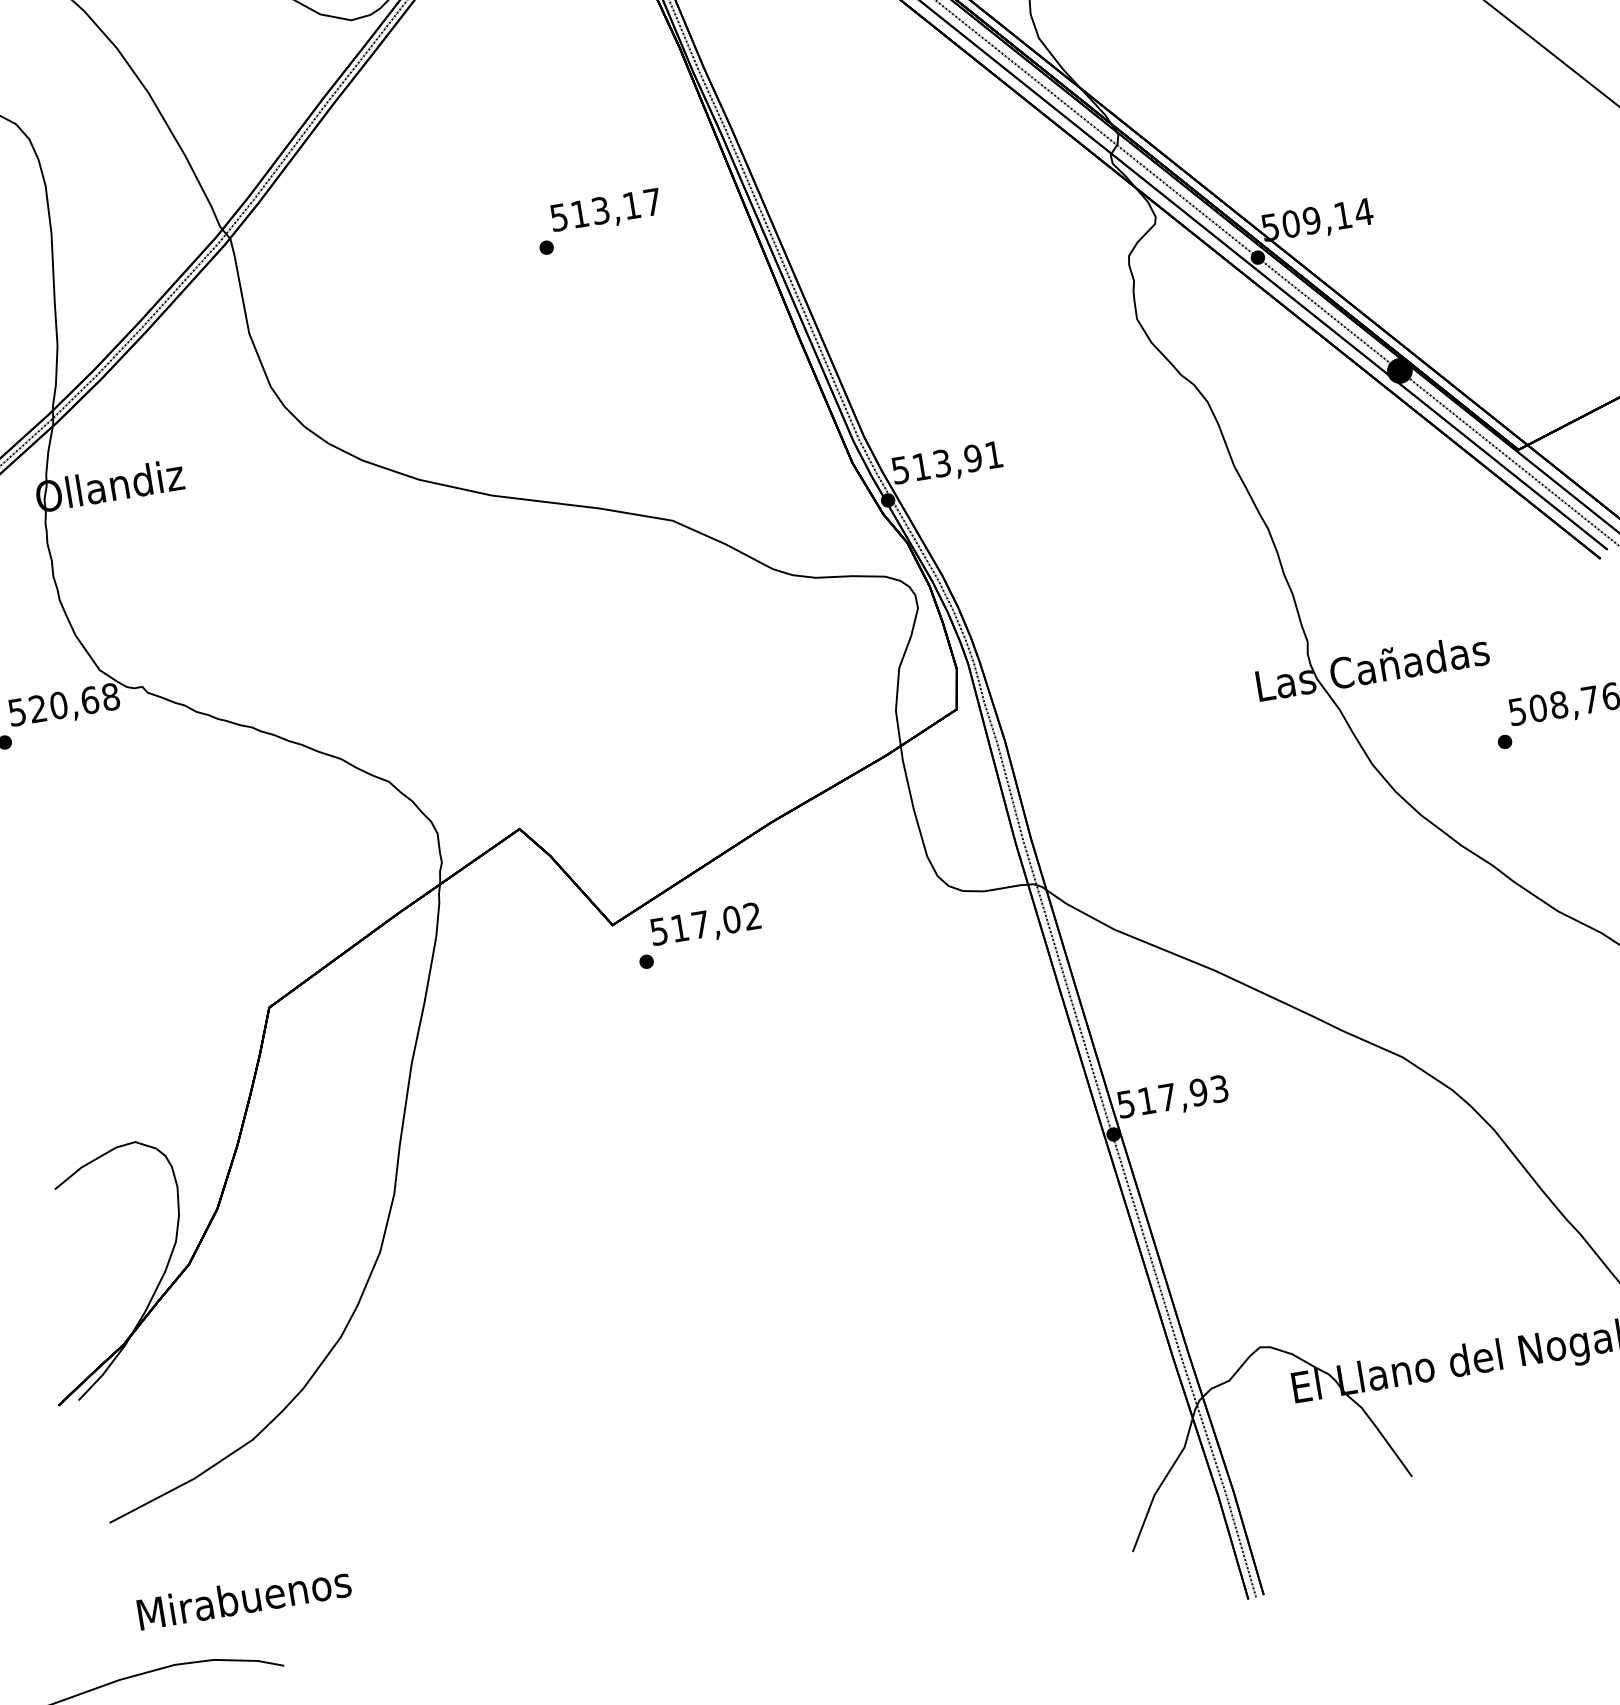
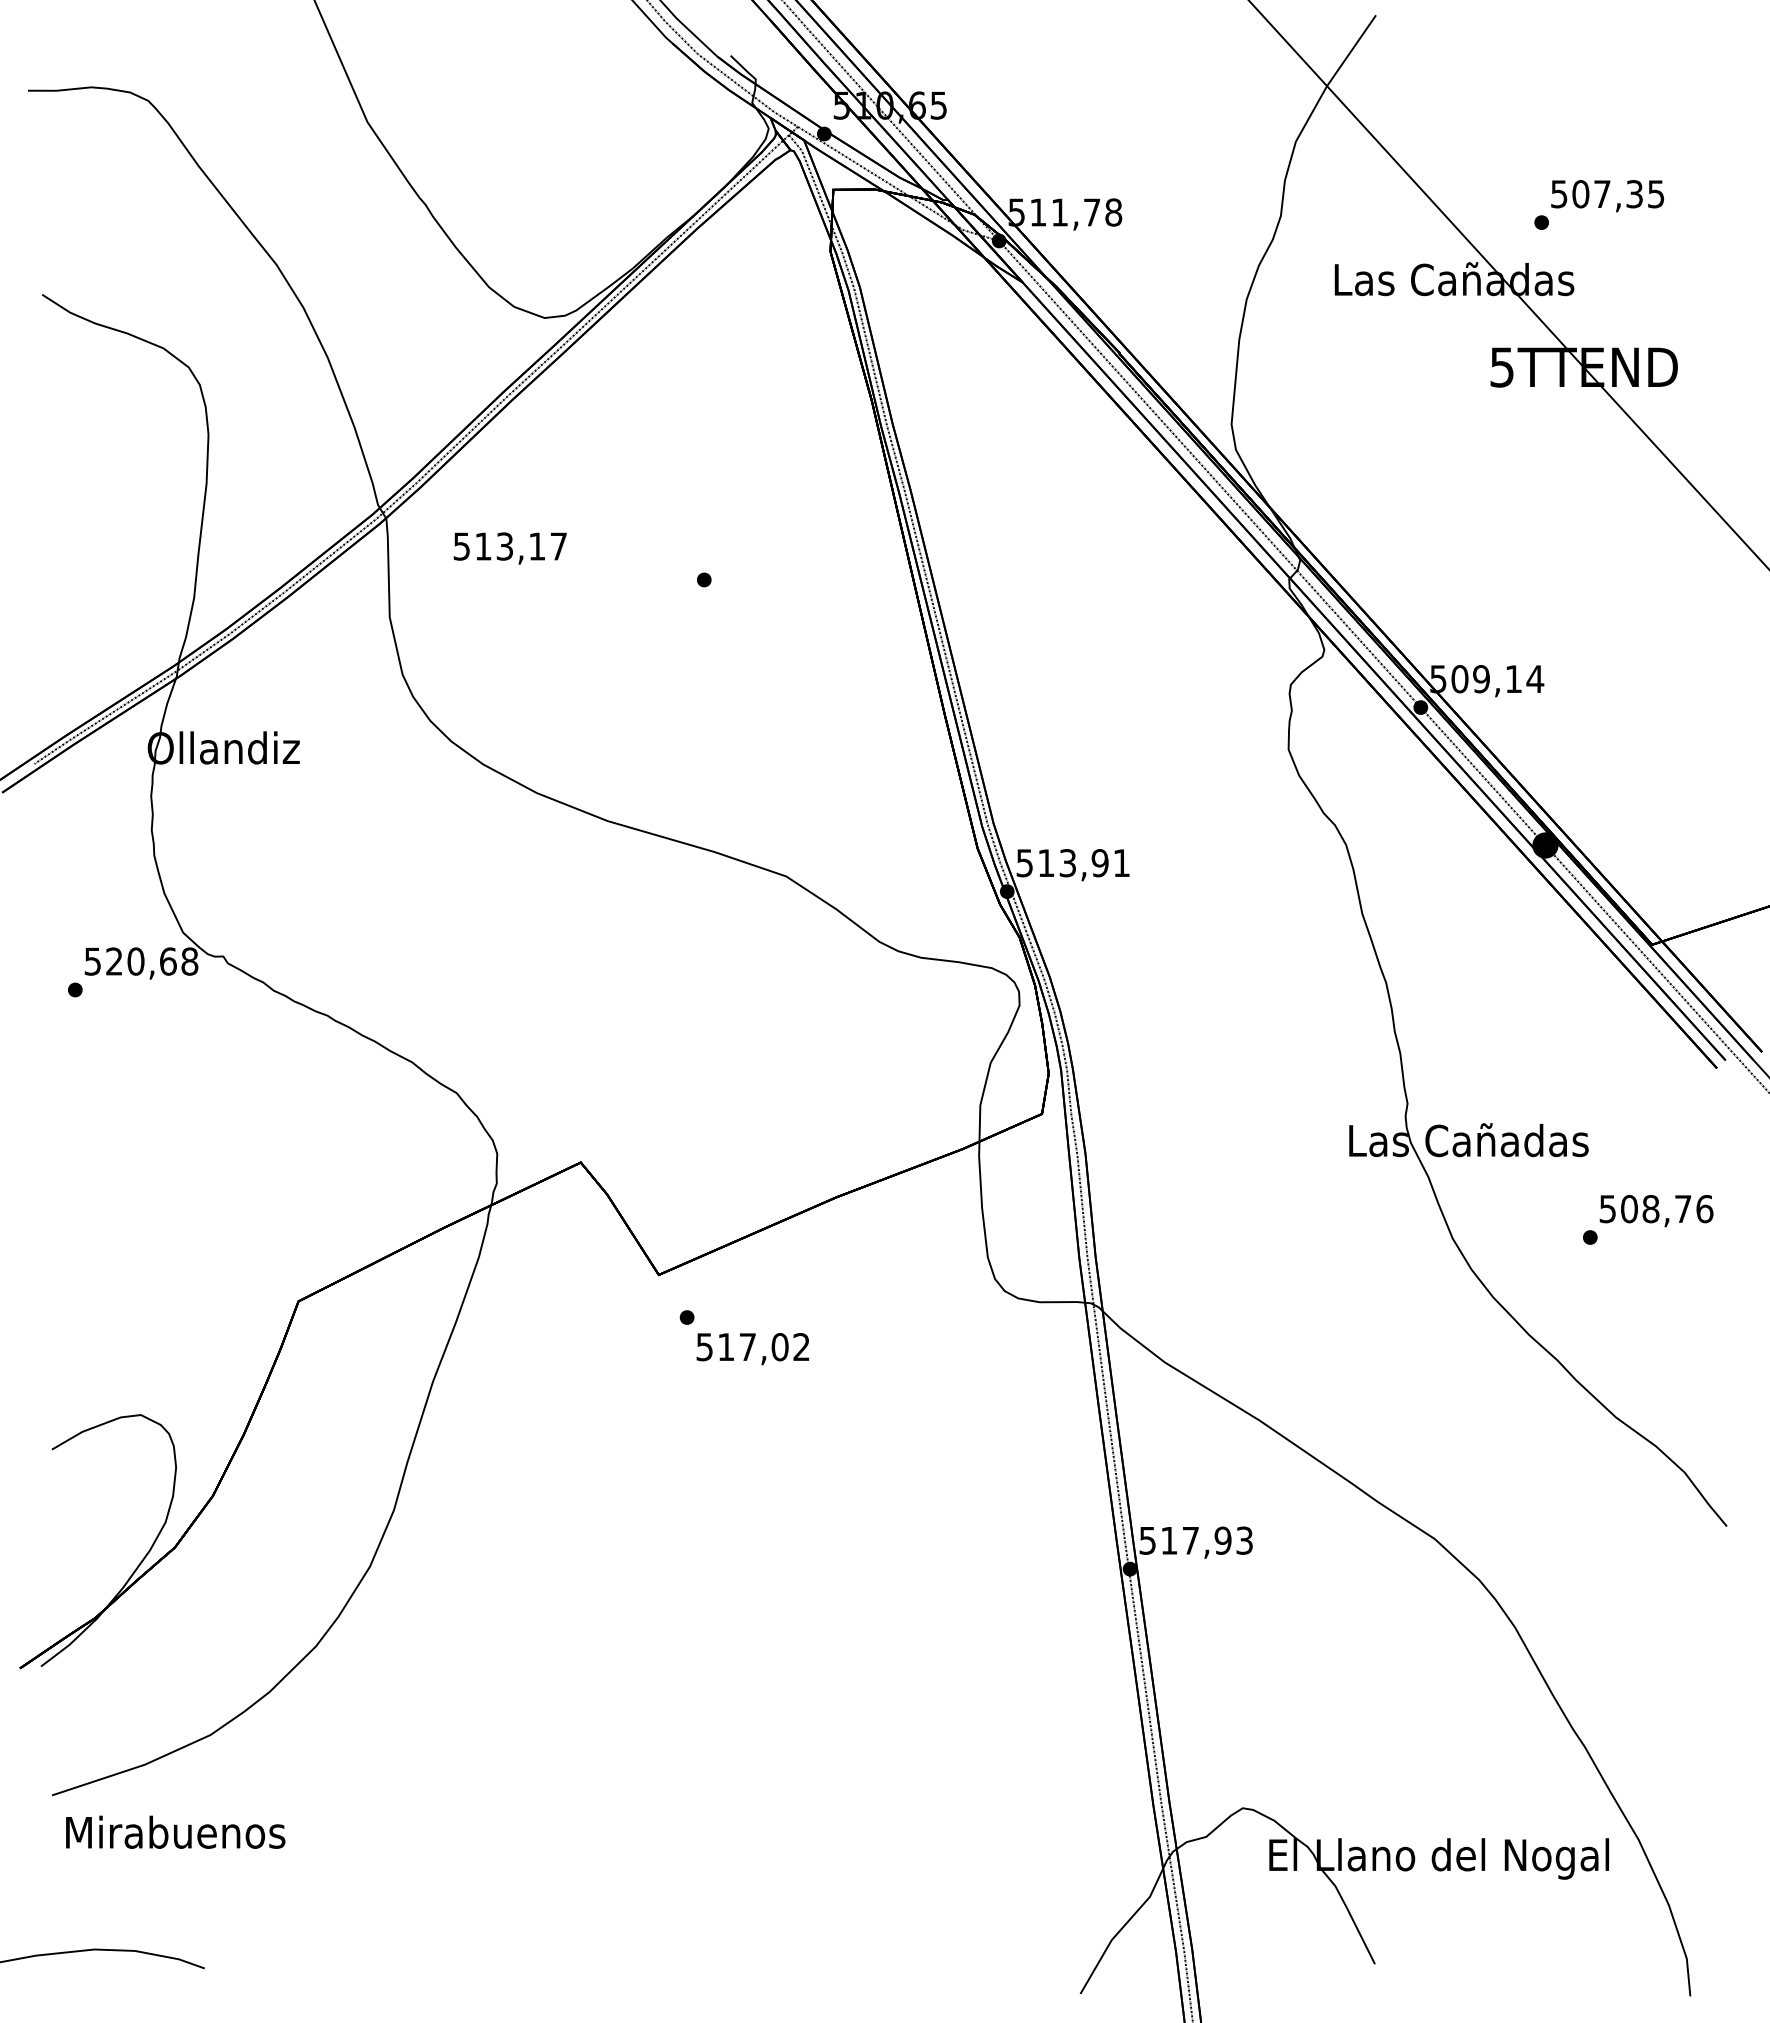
text: (605, 211) -> (509, 548), moved
text: (705, 926) -> (752, 1349), moved
text: (244, 1597) -> (175, 1831), moved

